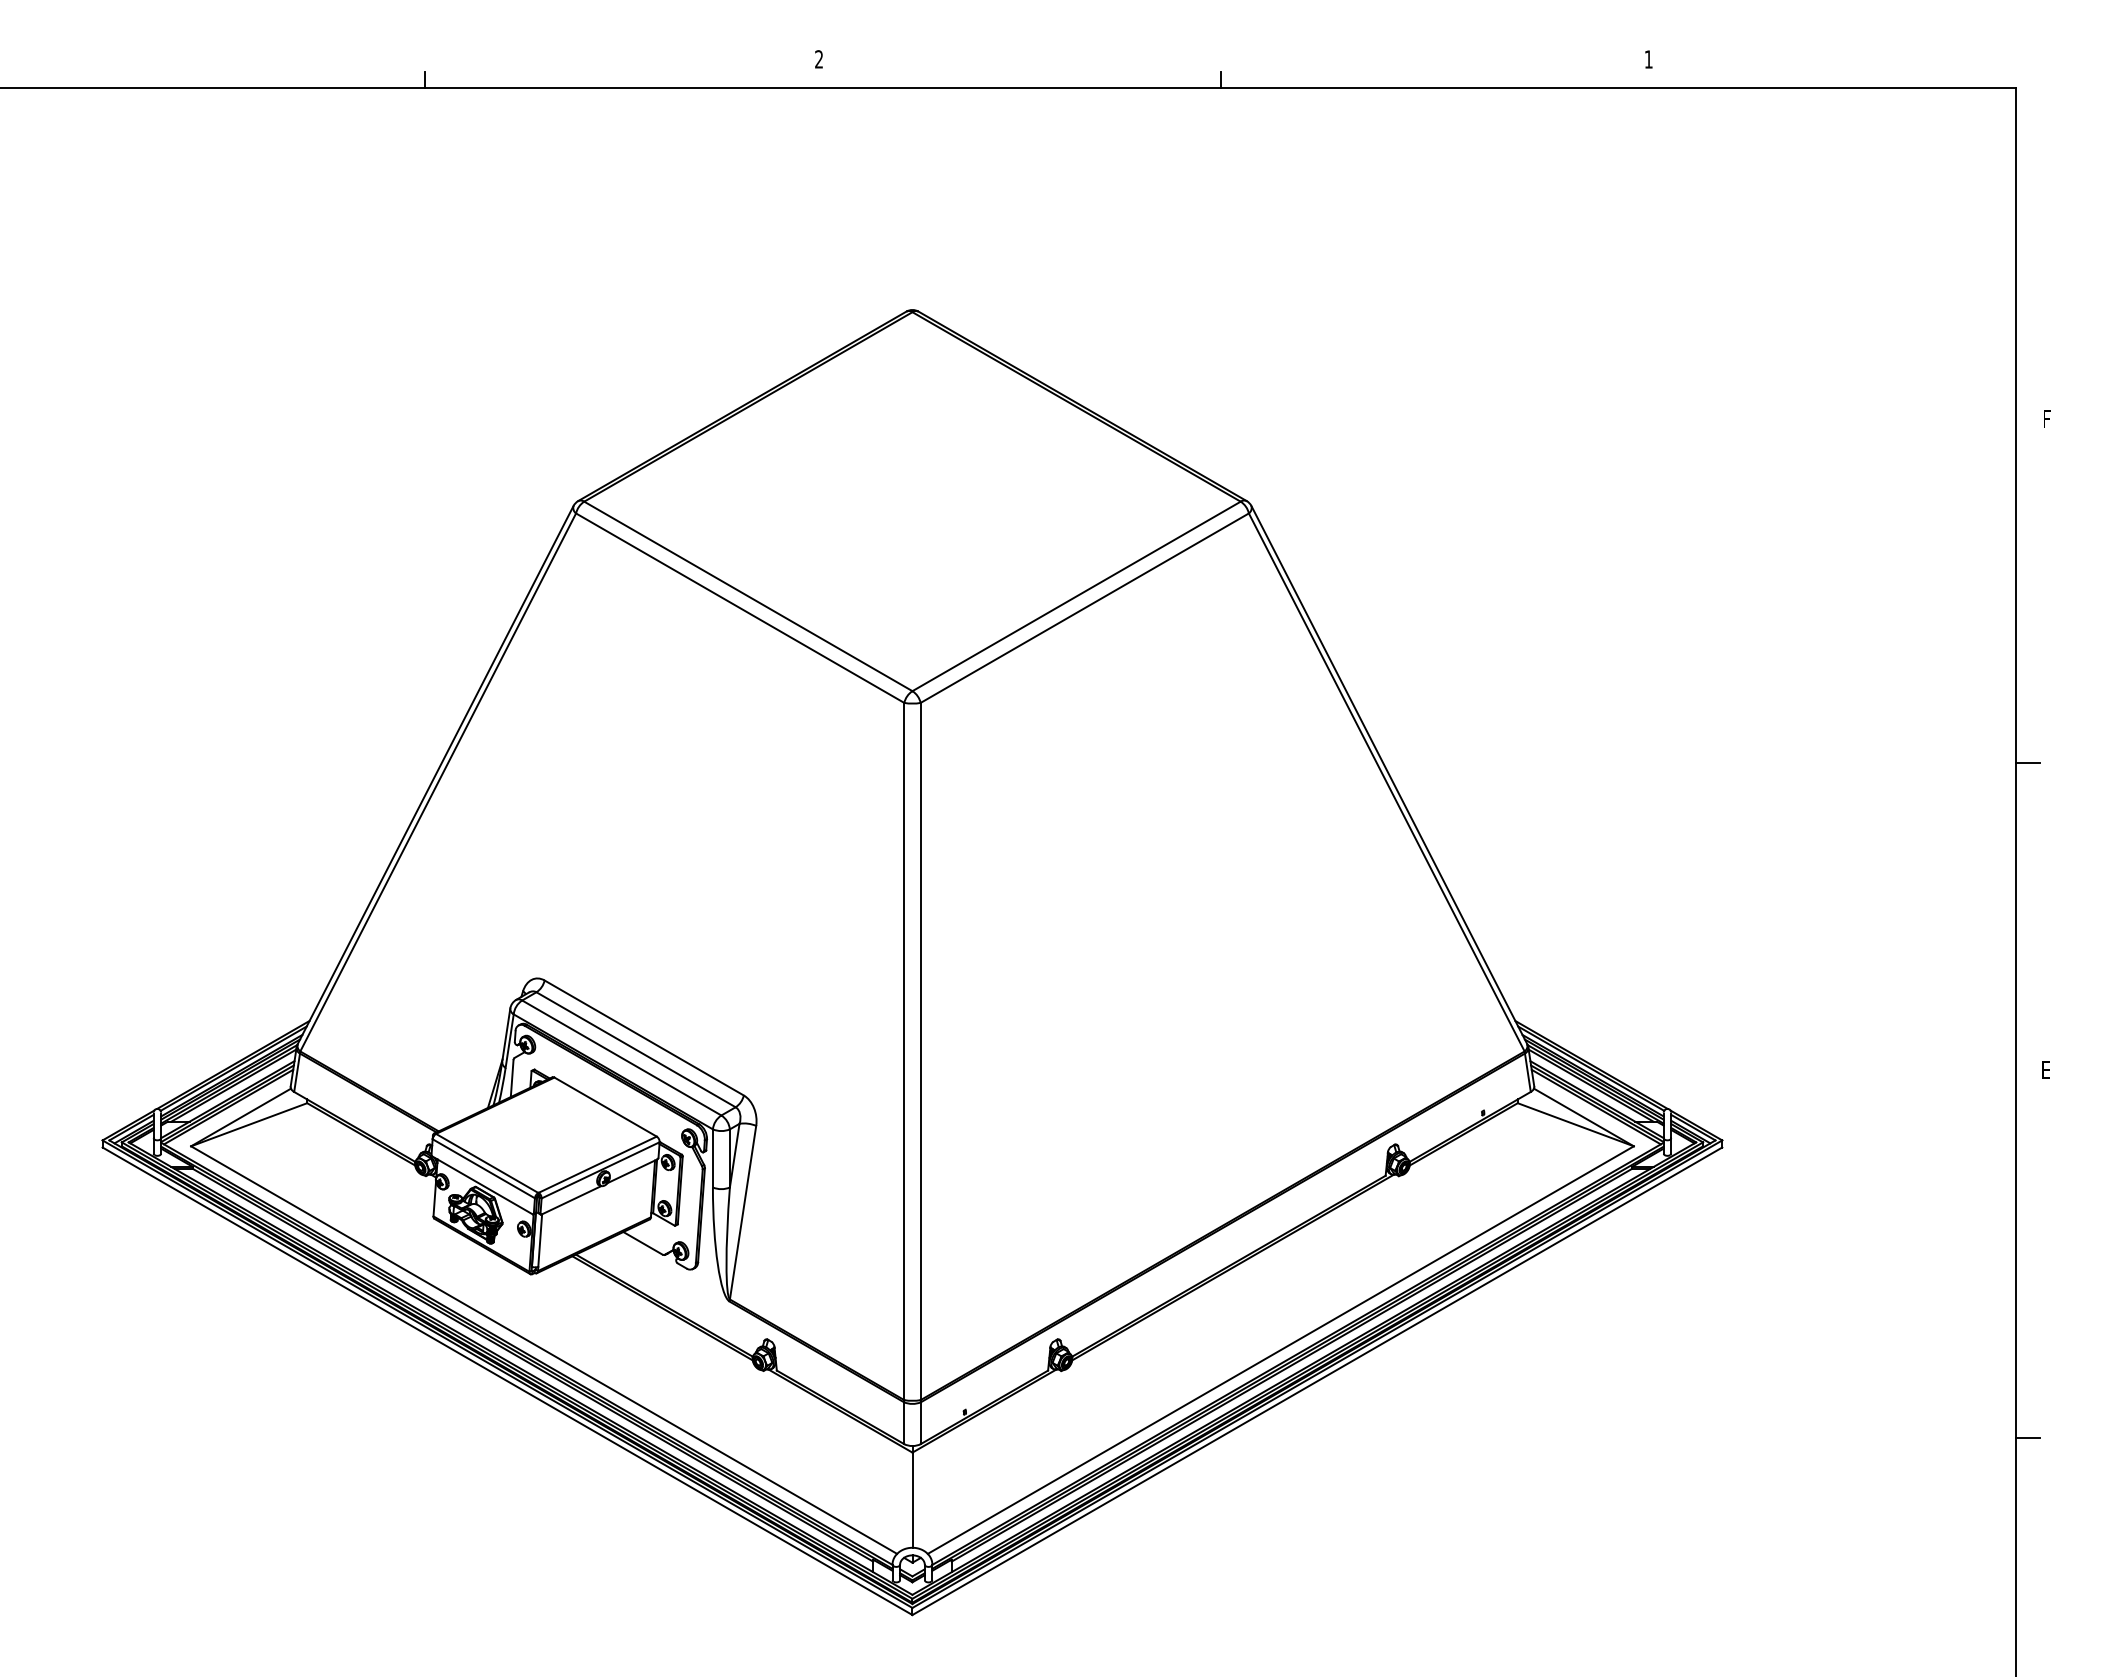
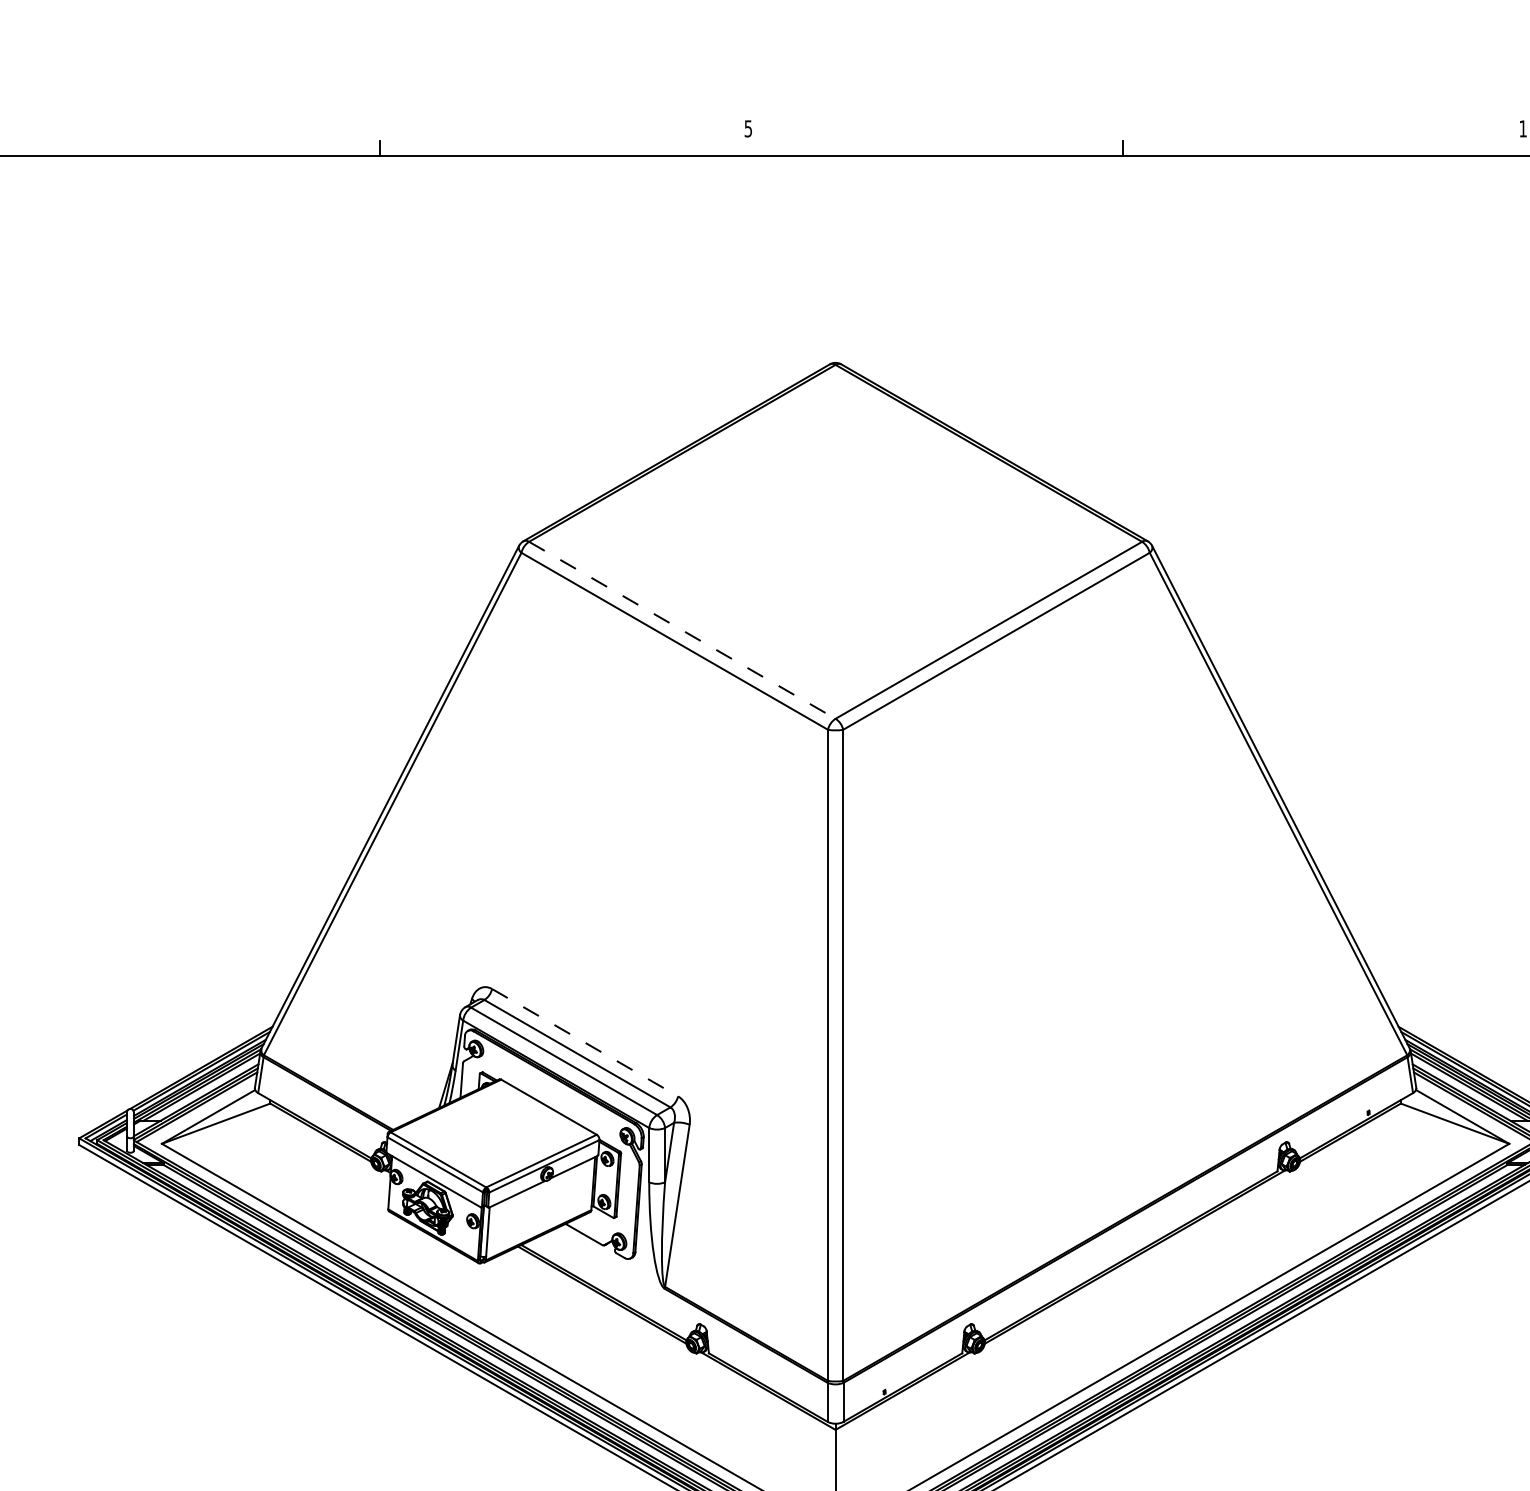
text: (818, 59) -> (747, 128), 2 -> 5
line: (748, 596) -> (682, 630), solid -> dashed
line: (644, 1038) -> (585, 1043), solid -> dashed

